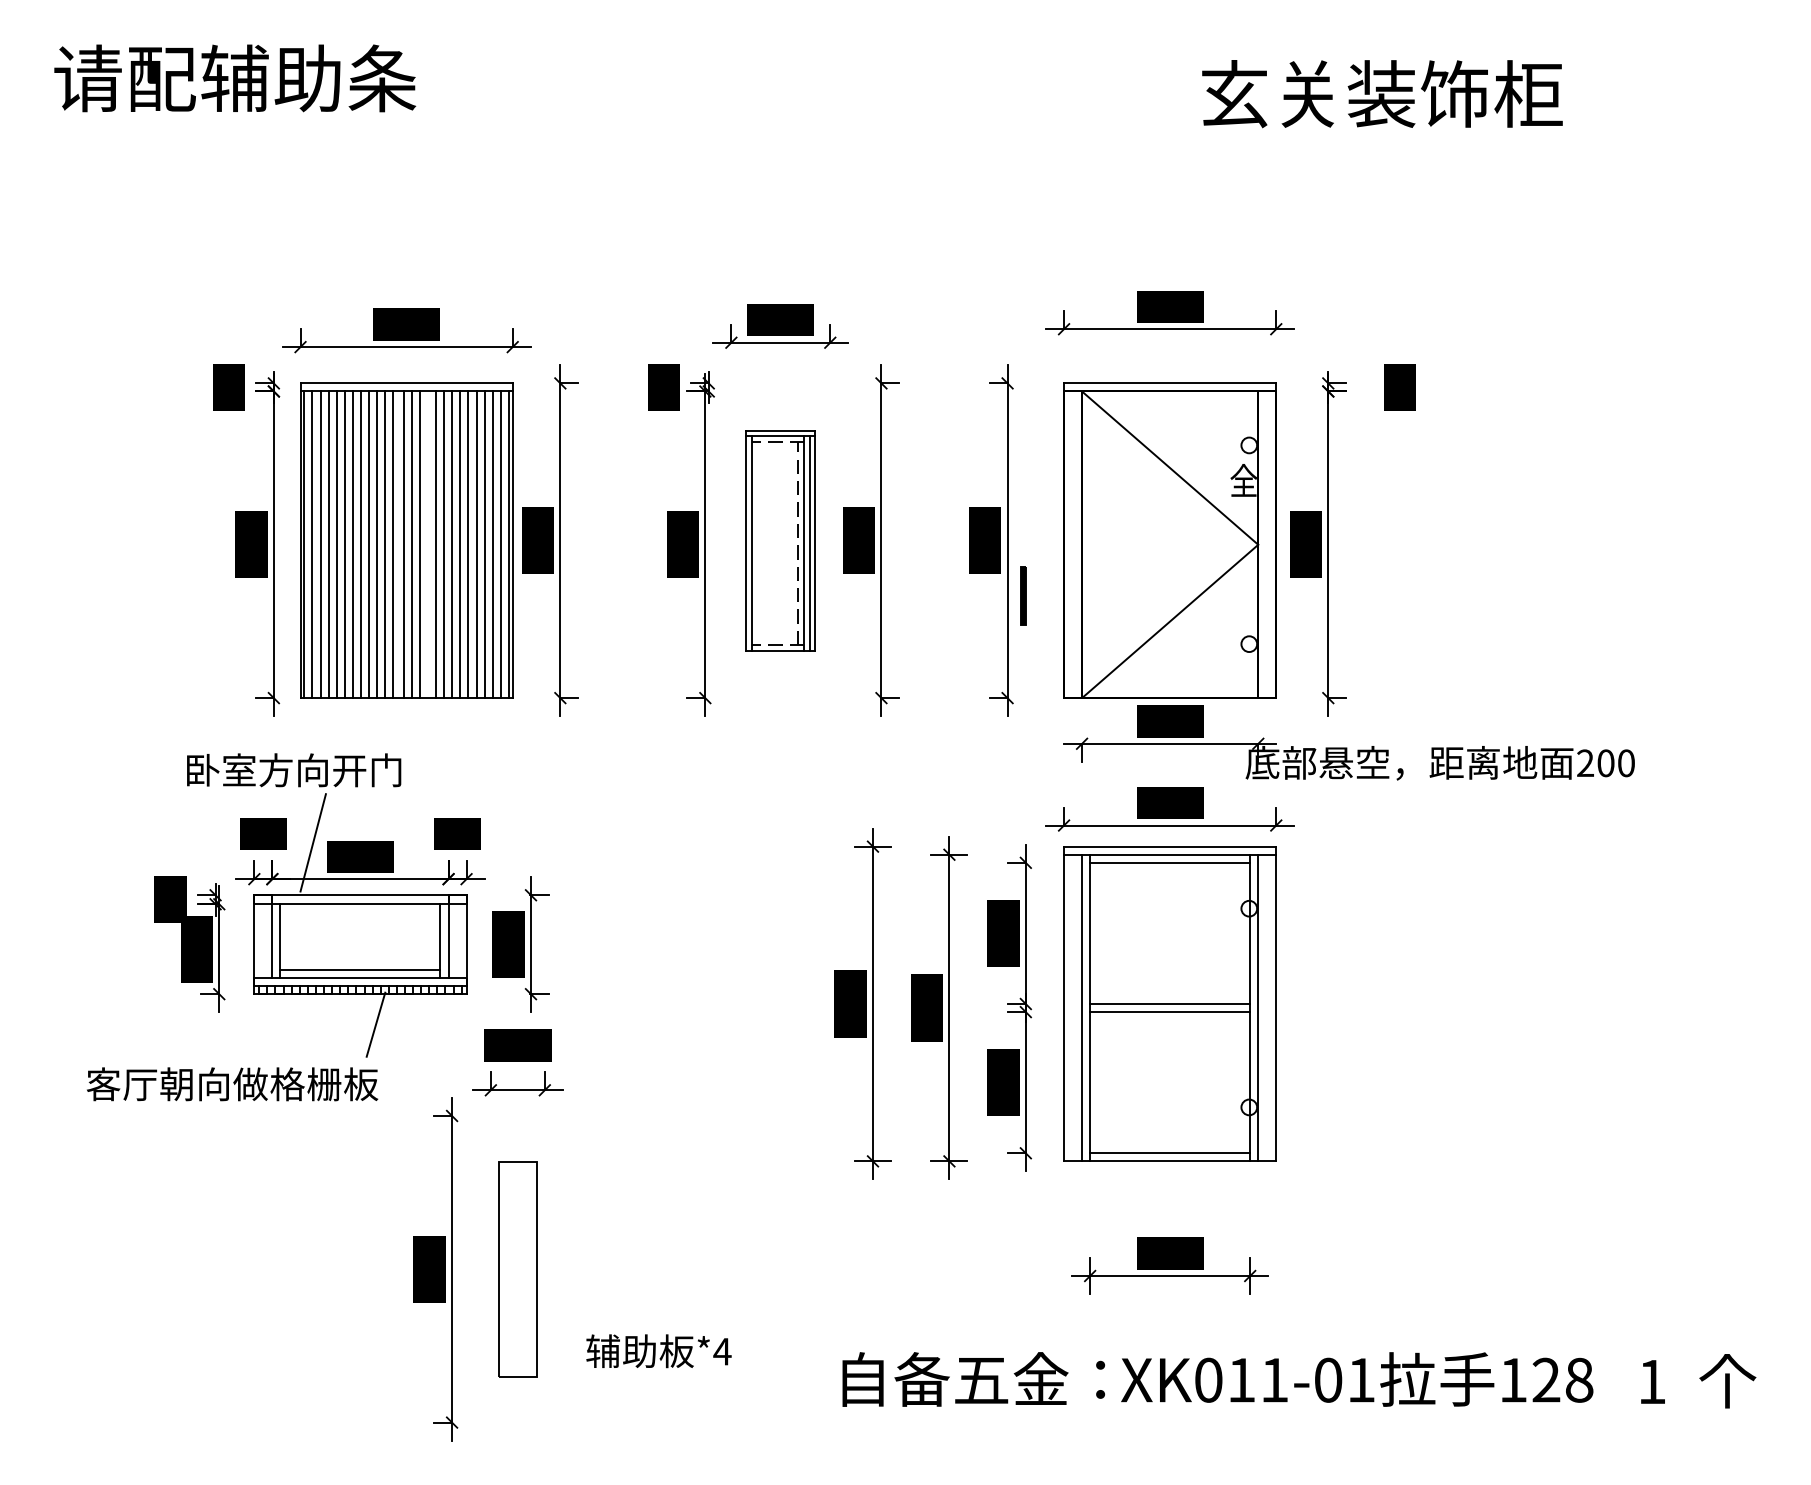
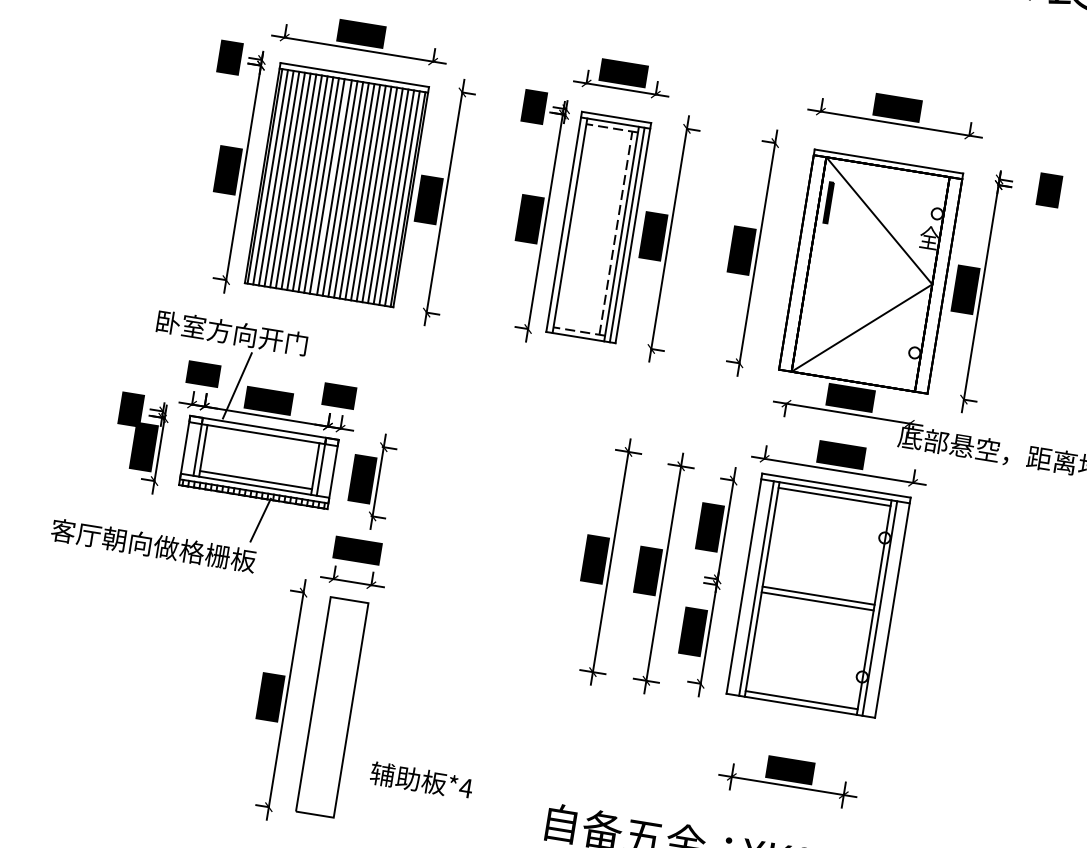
part: (780, 540) -> (598, 227), size x1.43
line: (427, 544) -> (351, 190), added
part: (1023, 595) -> (828, 202), moved
part: (517, 1269) -> (331, 707), size x1.43

